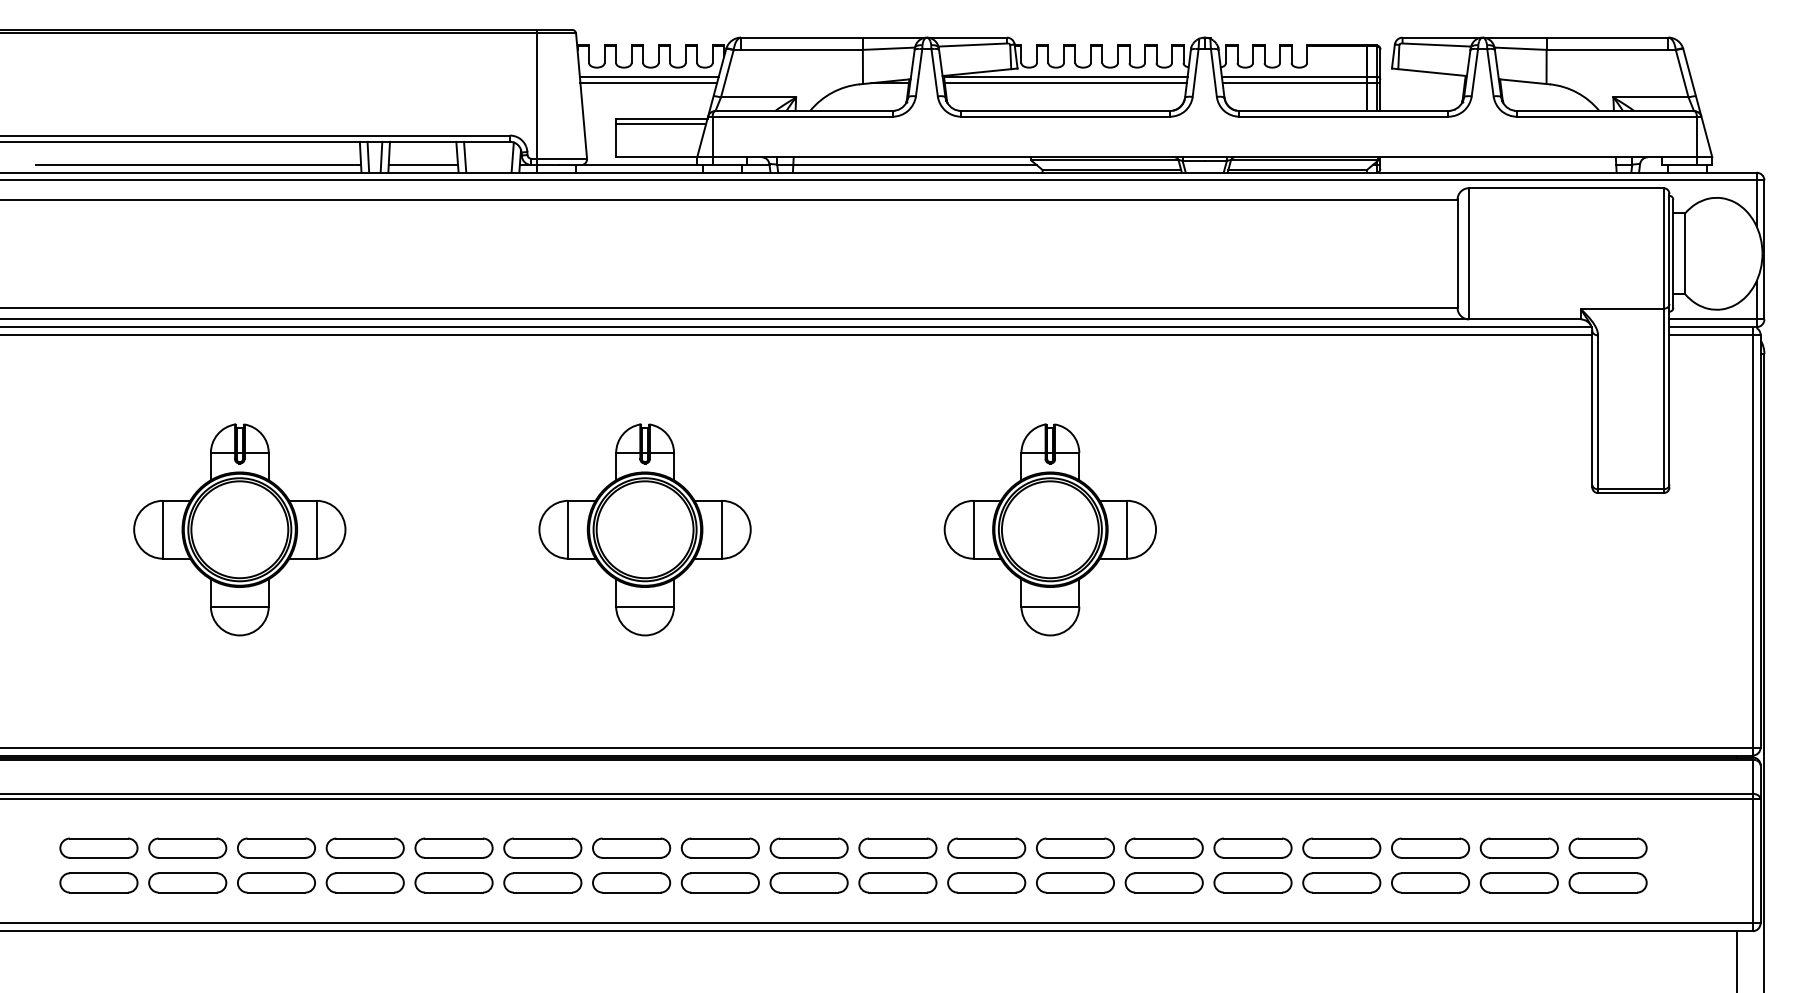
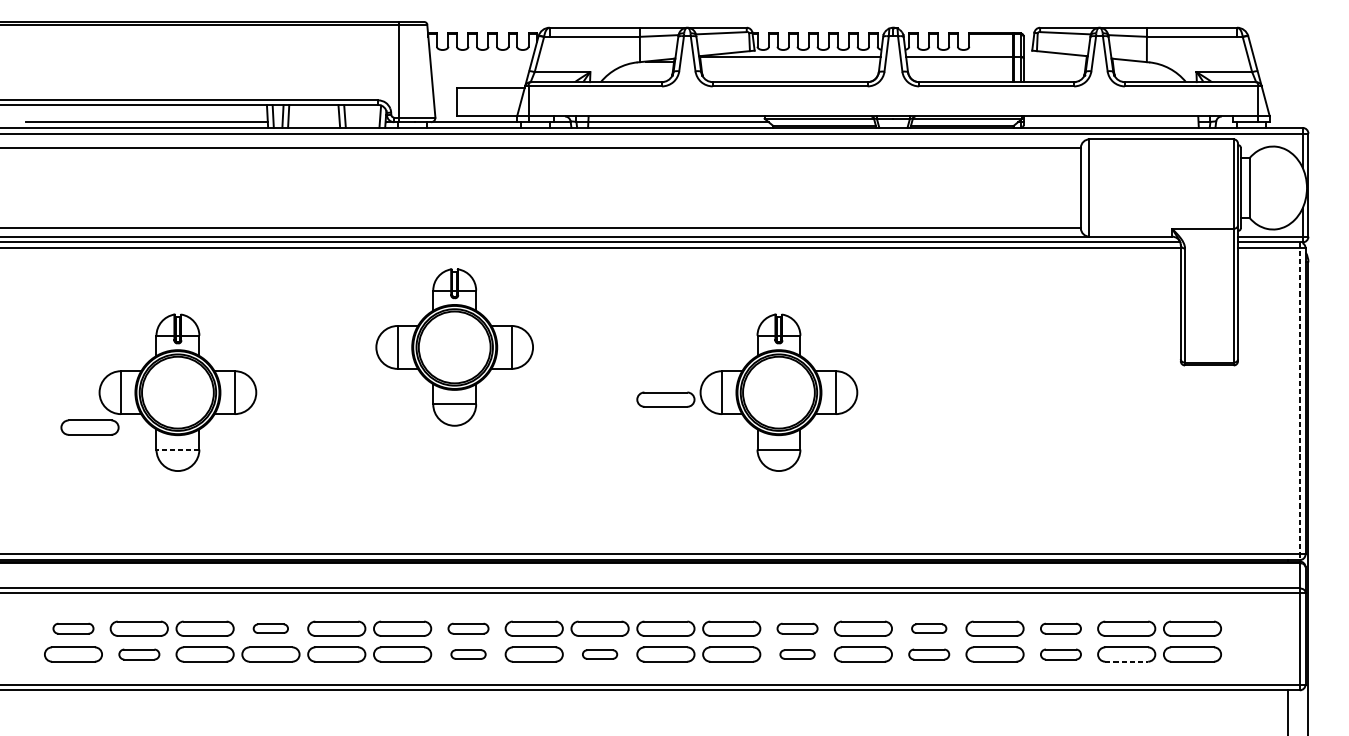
line: (648, 76) -> (480, 56), removed
line: (648, 83) -> (480, 61), removed
line: (1065, 83) -> (790, 61), removed
line: (1301, 83) -> (965, 61), removed
line: (661, 124) -> (490, 92), removed
line: (423, 165) -> (314, 122), removed
part: (644, 529) -> (454, 347), moved
part: (897, 538) -> (665, 399), added
line: (1752, 541) -> (1299, 401), solid -> dashed
part: (120, 576) -> (89, 427), added
line: (239, 606) -> (177, 449), solid -> dashed
part: (98, 847) -> (73, 628), size x0.7
part: (364, 847) -> (270, 628), size x0.6
part: (631, 847) -> (468, 628), size x0.7
part: (1075, 847) -> (797, 628), size x0.7
part: (1252, 847) -> (928, 628), size x0.6
part: (1430, 847) -> (1060, 628), size x0.7
part: (187, 882) -> (139, 654), size x0.7
part: (631, 882) -> (468, 654), size x0.6
part: (808, 882) -> (599, 654), size x0.6
part: (1075, 882) -> (797, 654), size x0.6
part: (1252, 882) -> (928, 654), size x0.7
part: (1430, 882) -> (1060, 654), size x0.7
line: (1519, 892) -> (1126, 661), solid -> dashed

